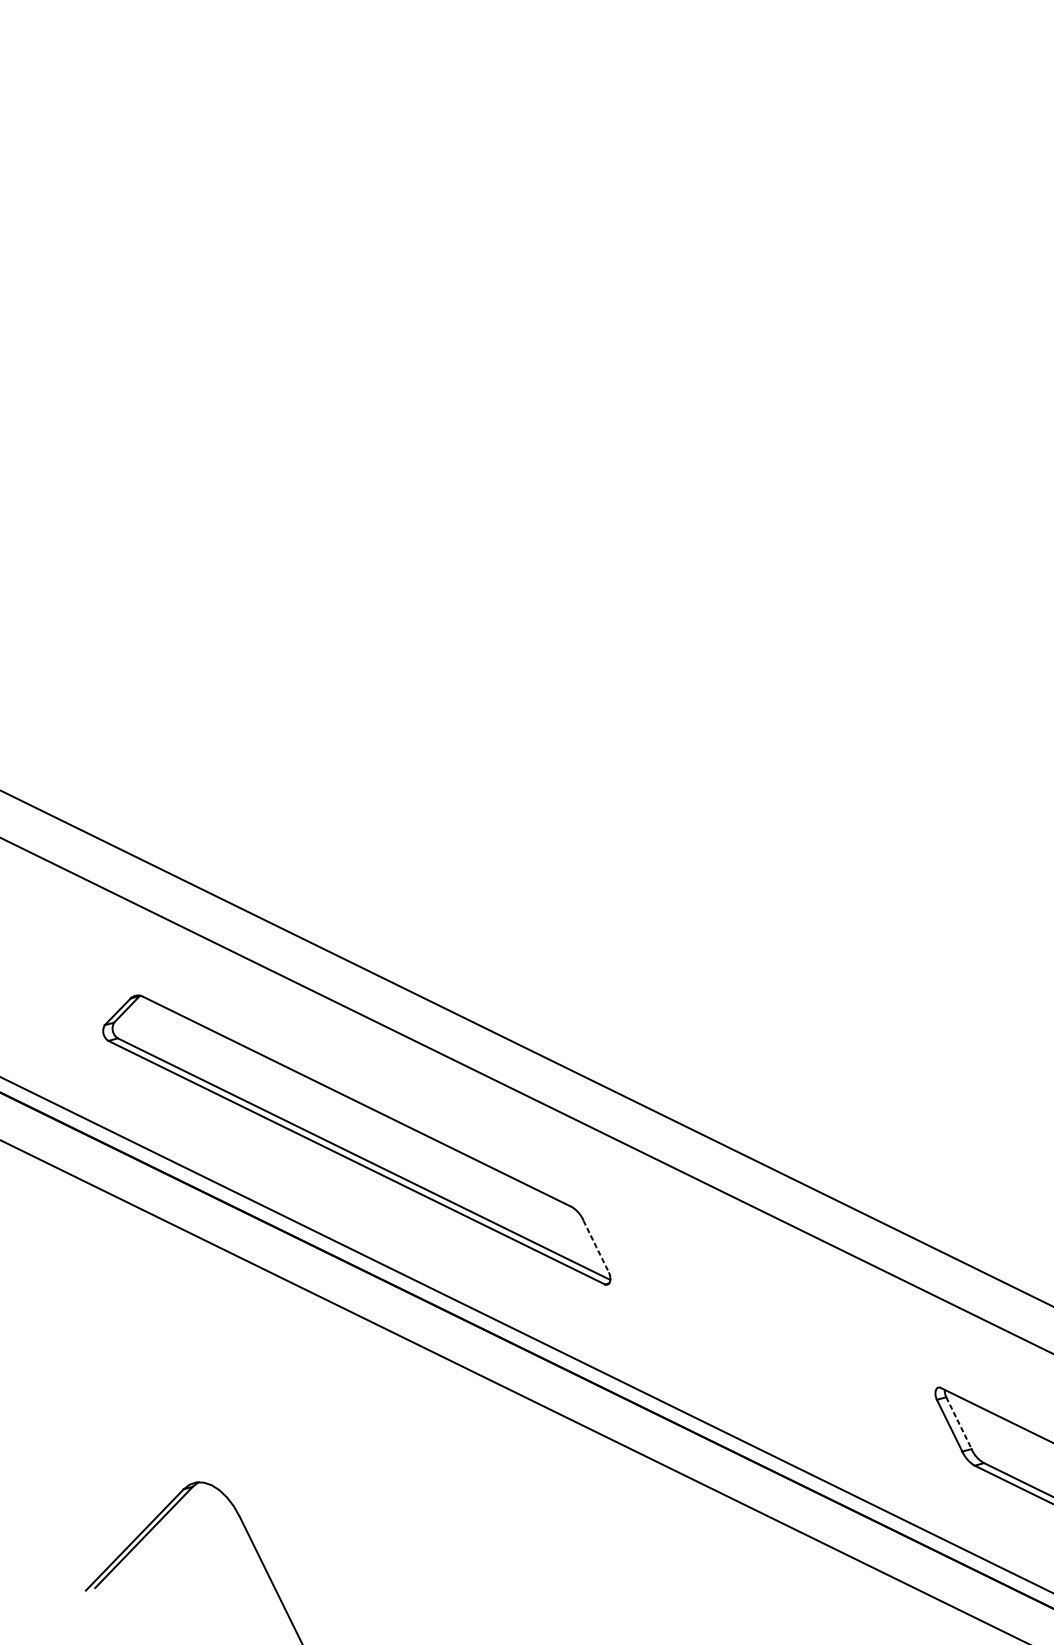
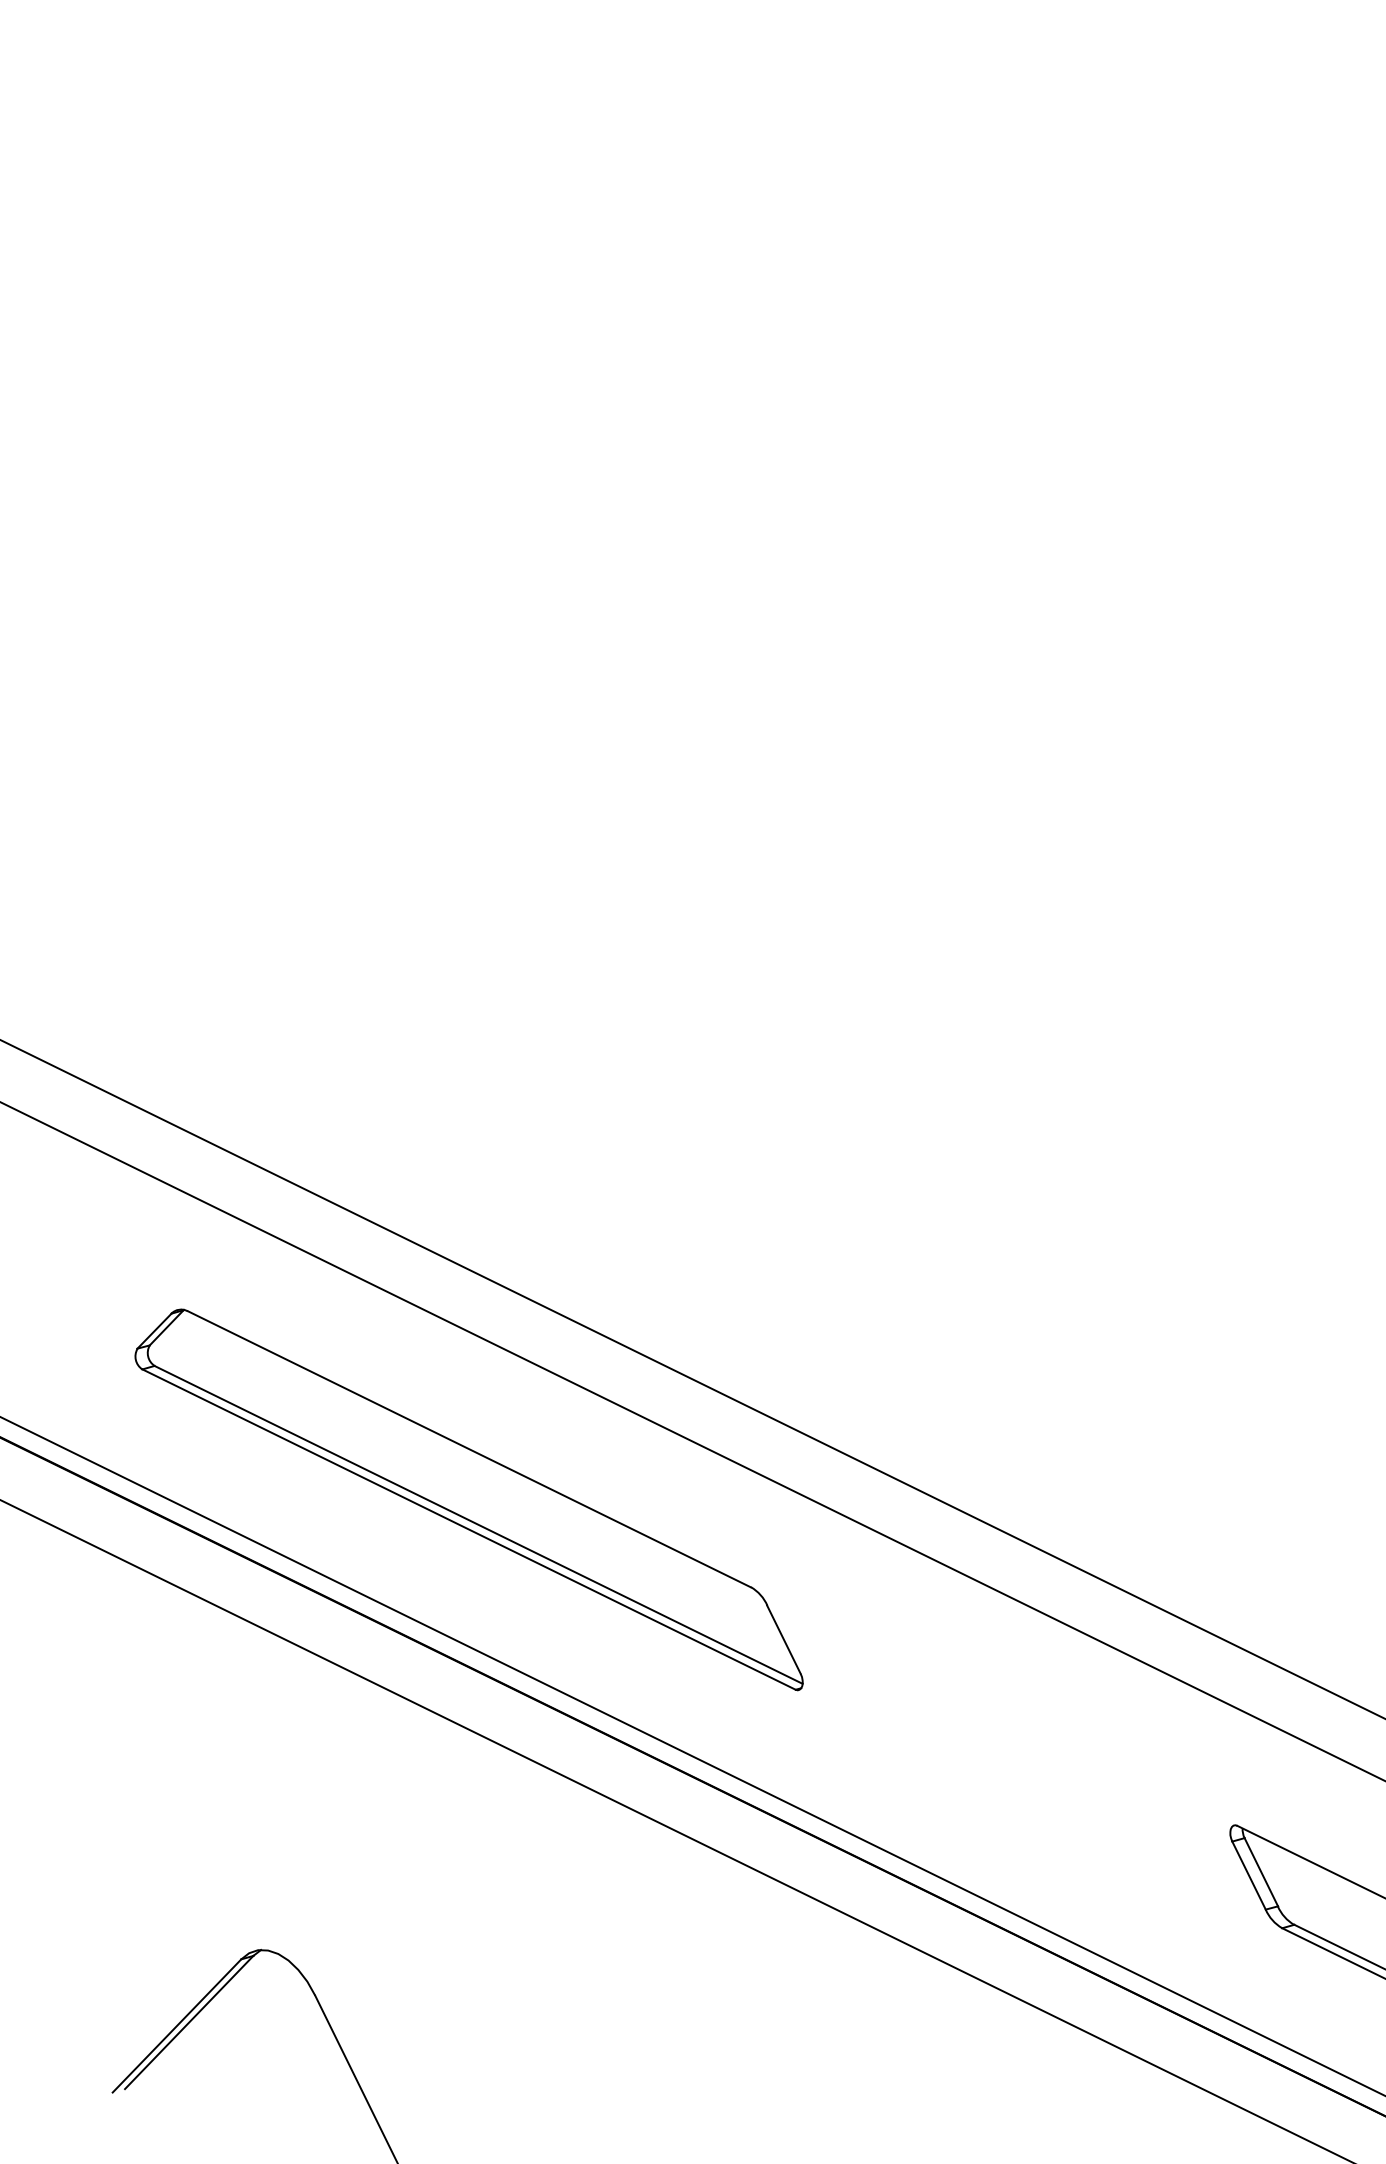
line: (595, 1246) -> (783, 1639), dashed -> solid
line: (959, 1423) -> (1261, 1872), dashed -> solid

